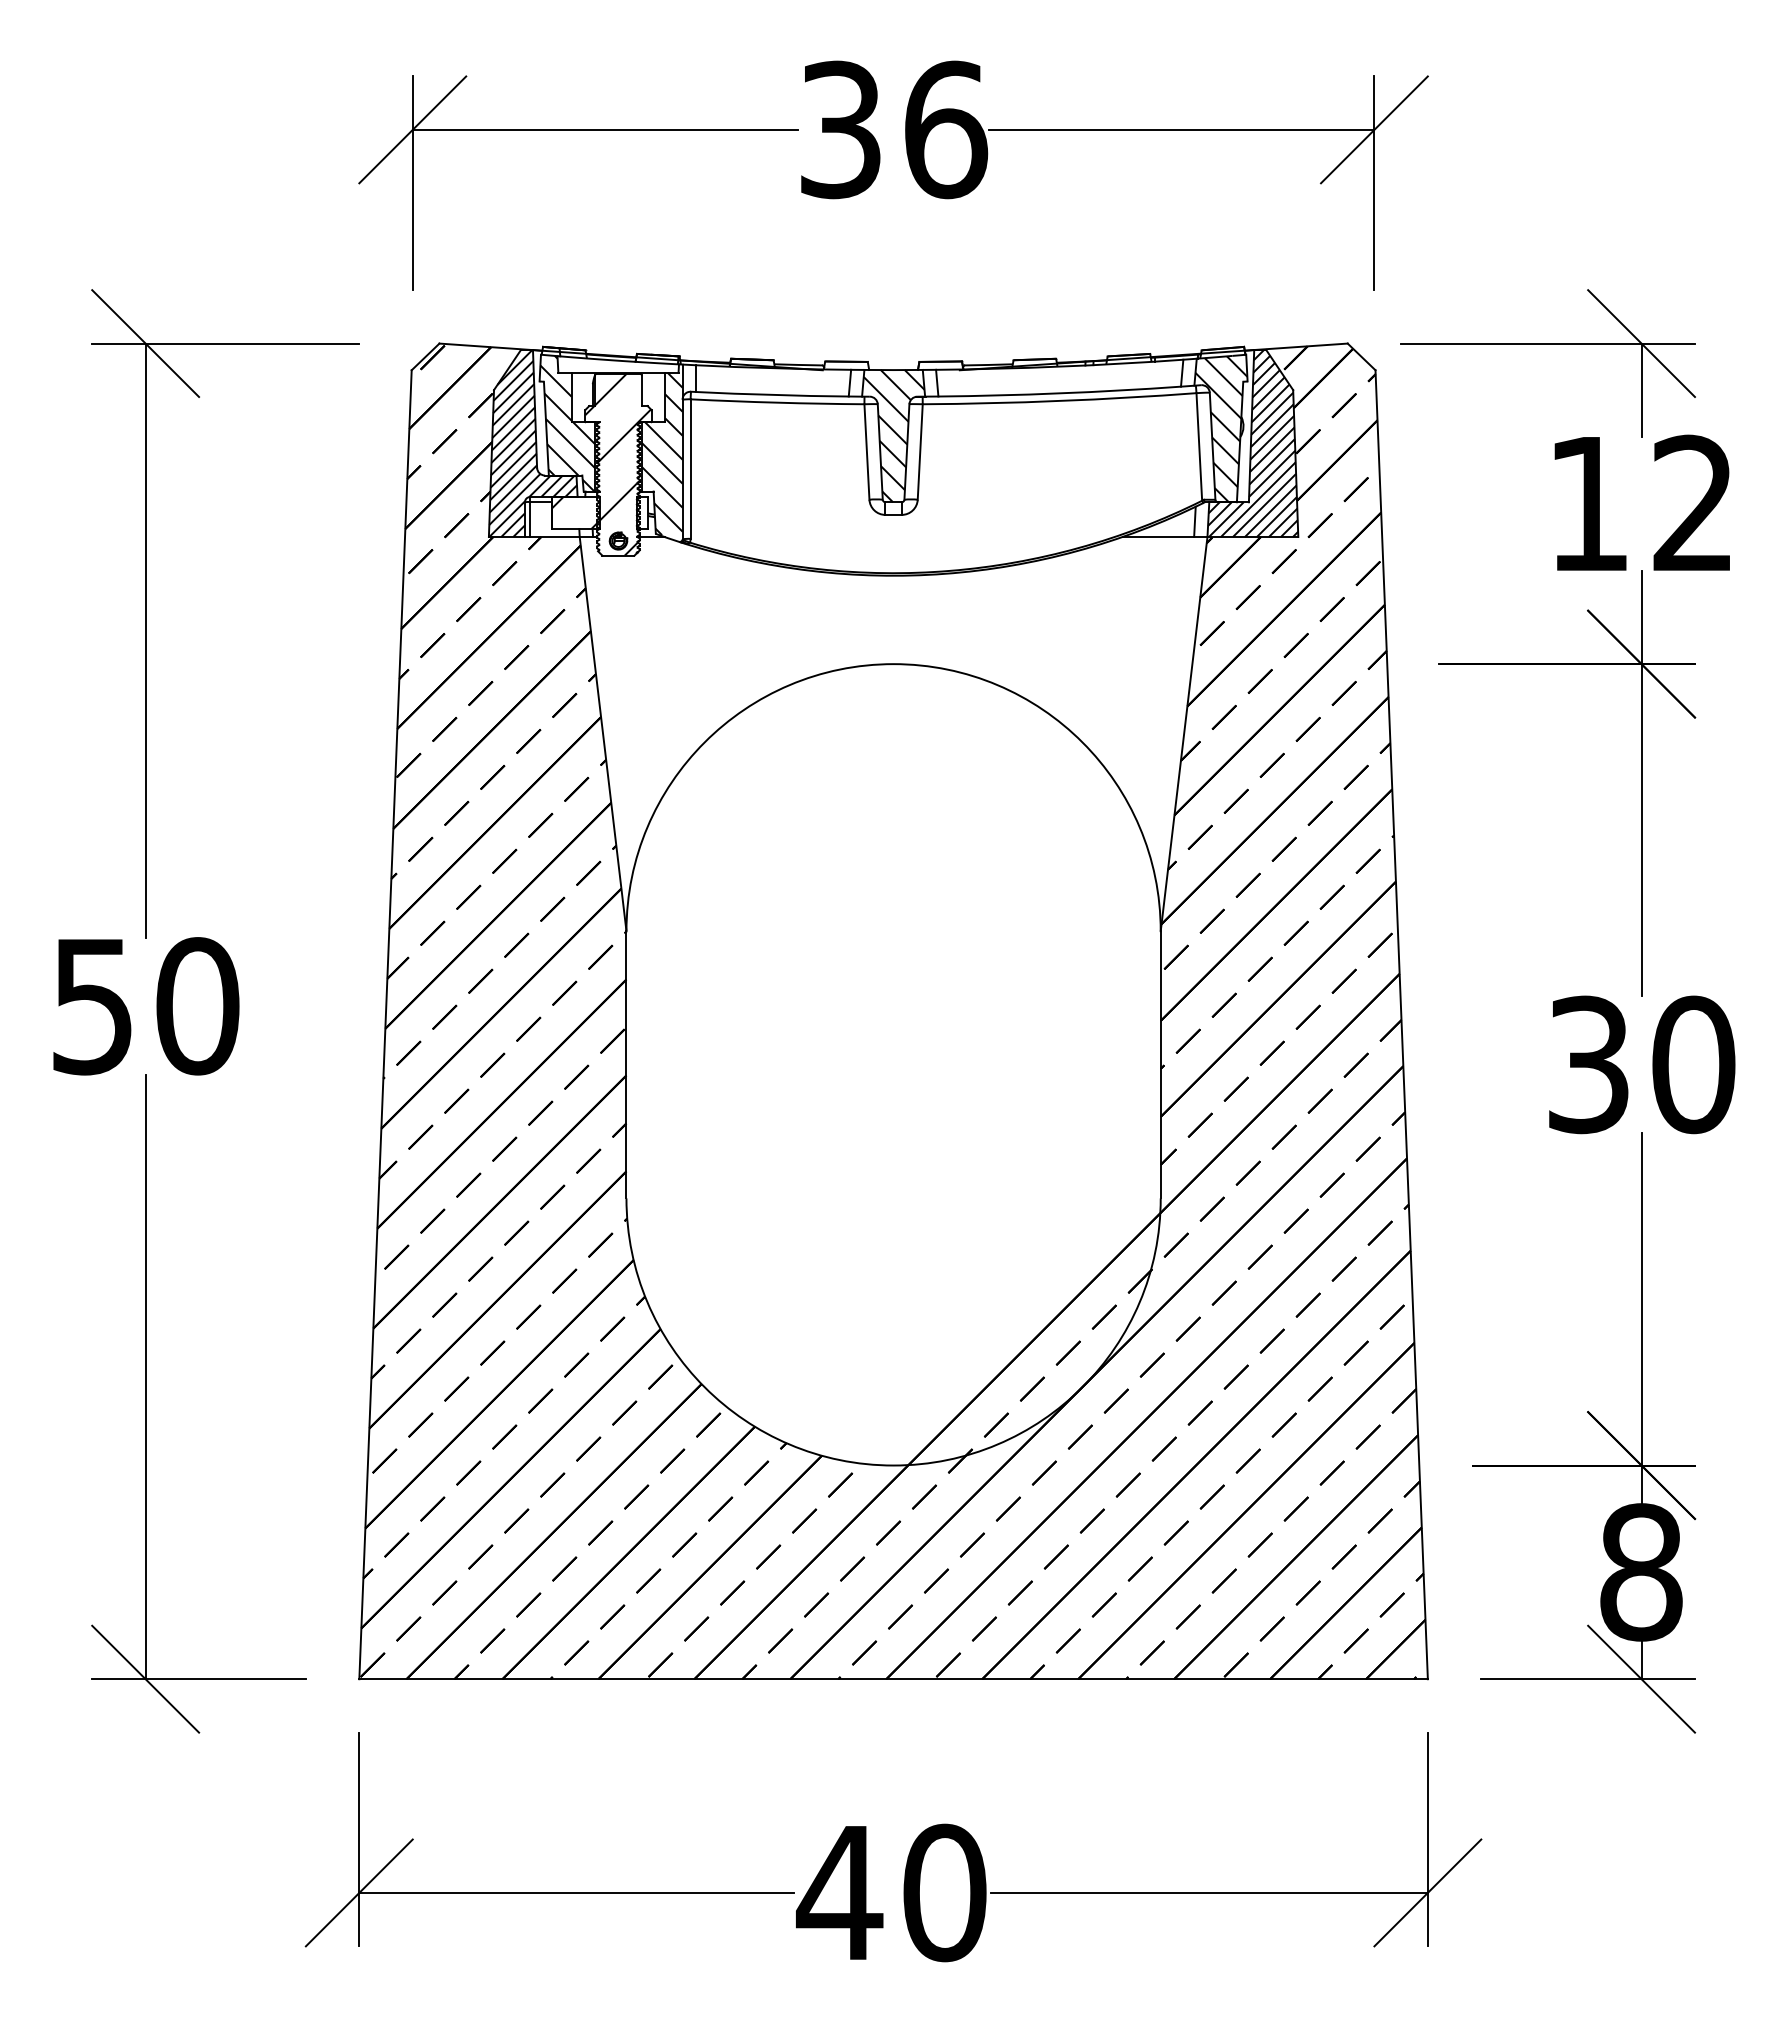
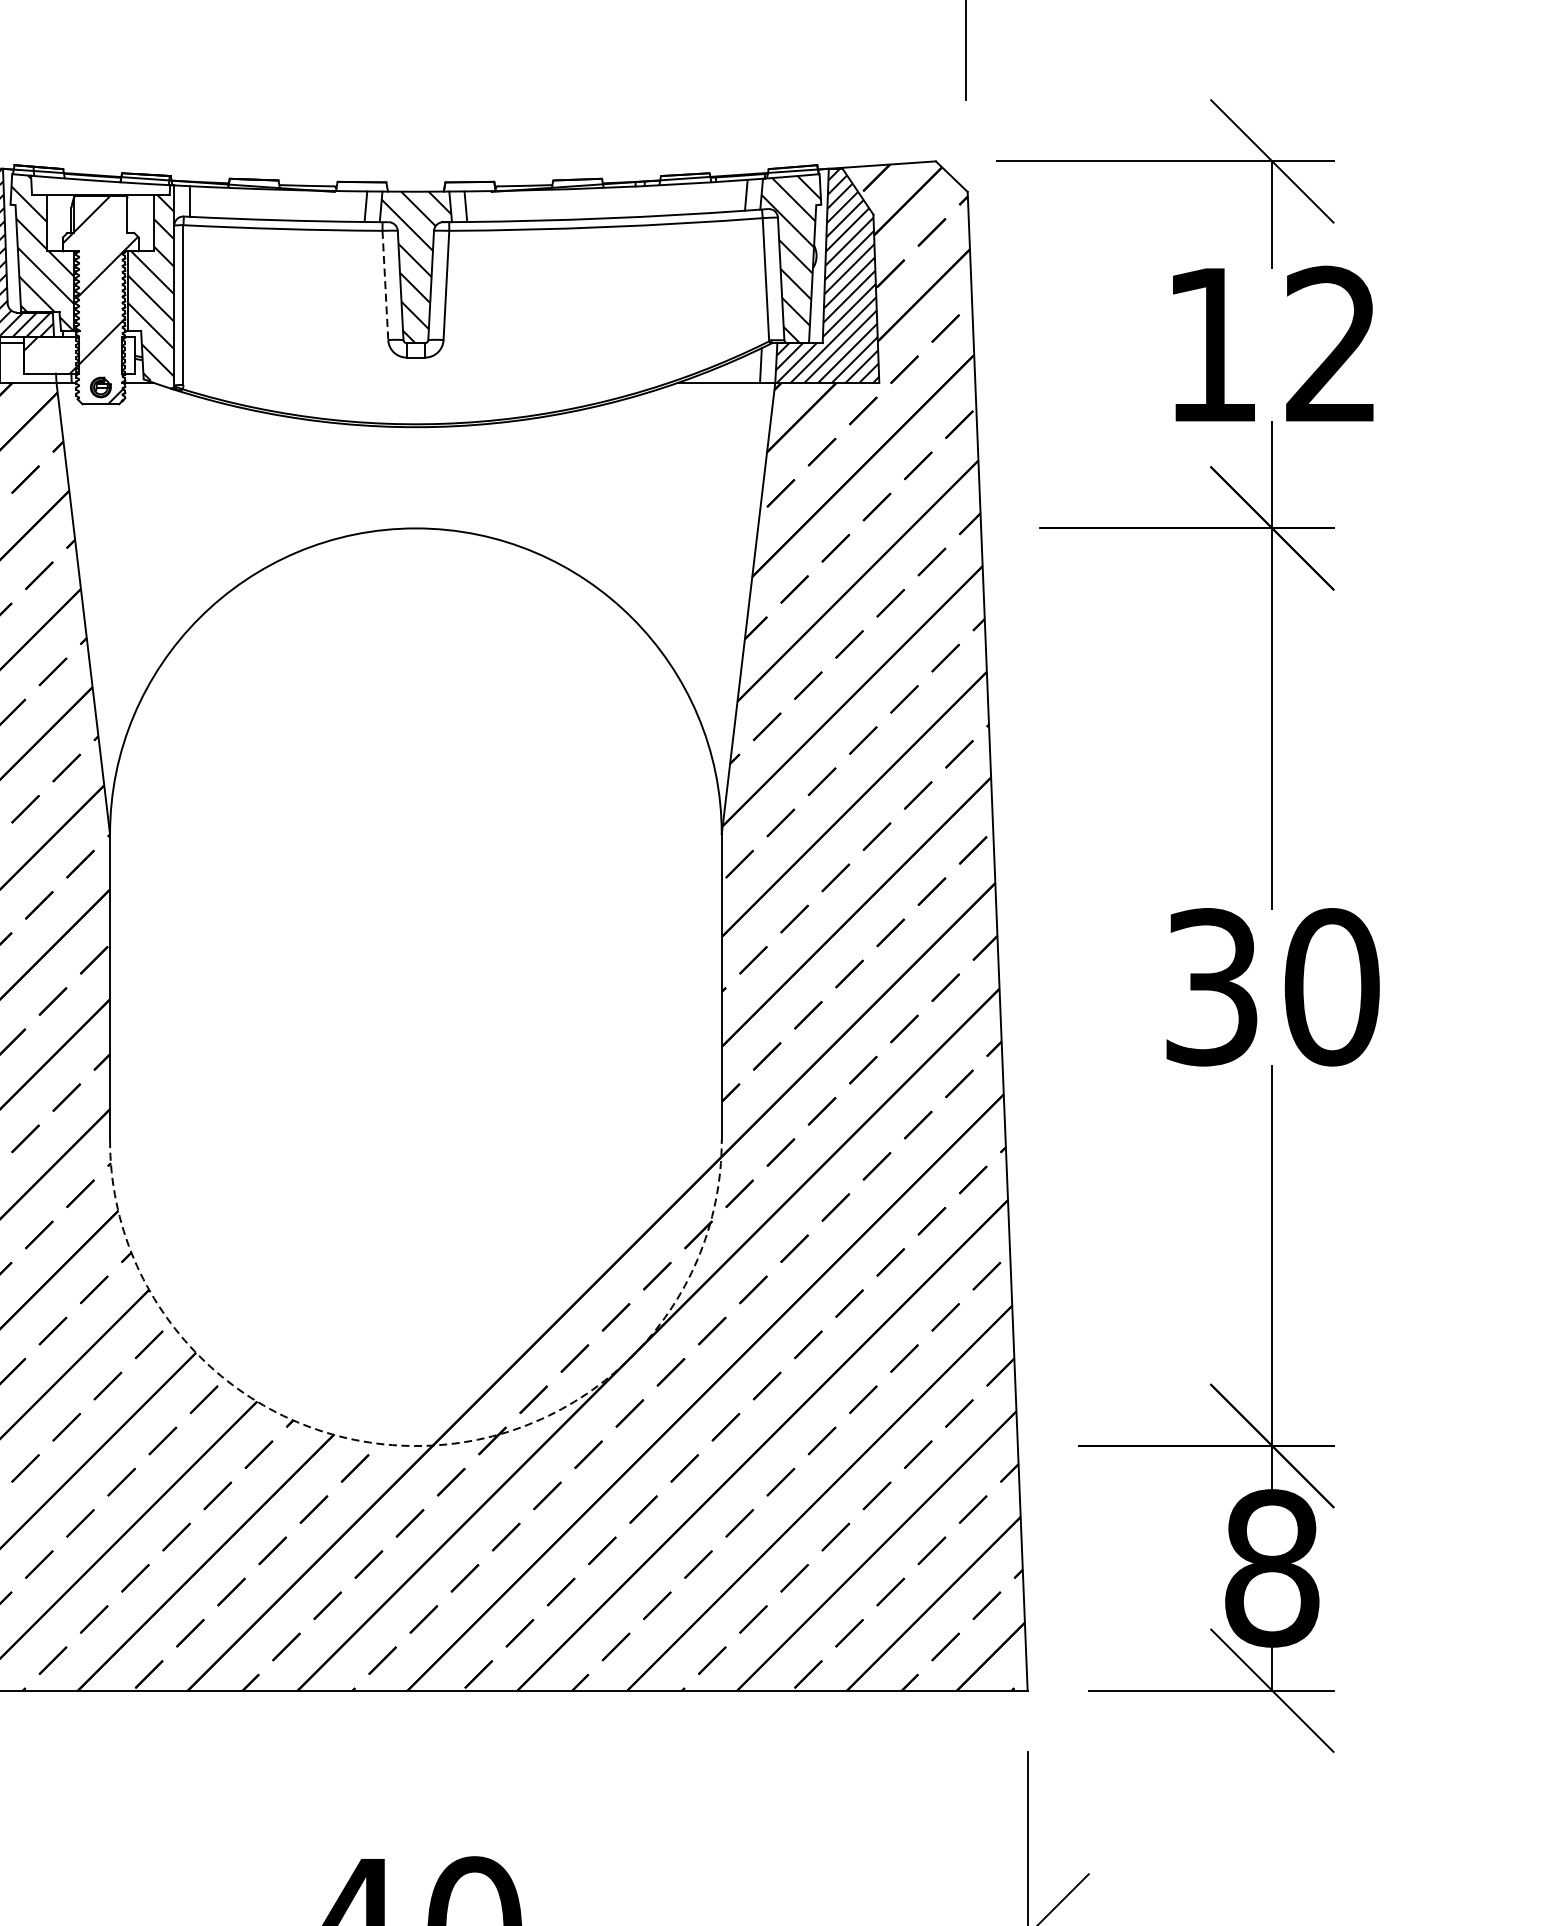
line: (866, 451) -> (384, 284), solid -> dashed
arc: (893, 1465) -> (415, 1445), solid -> dashed

